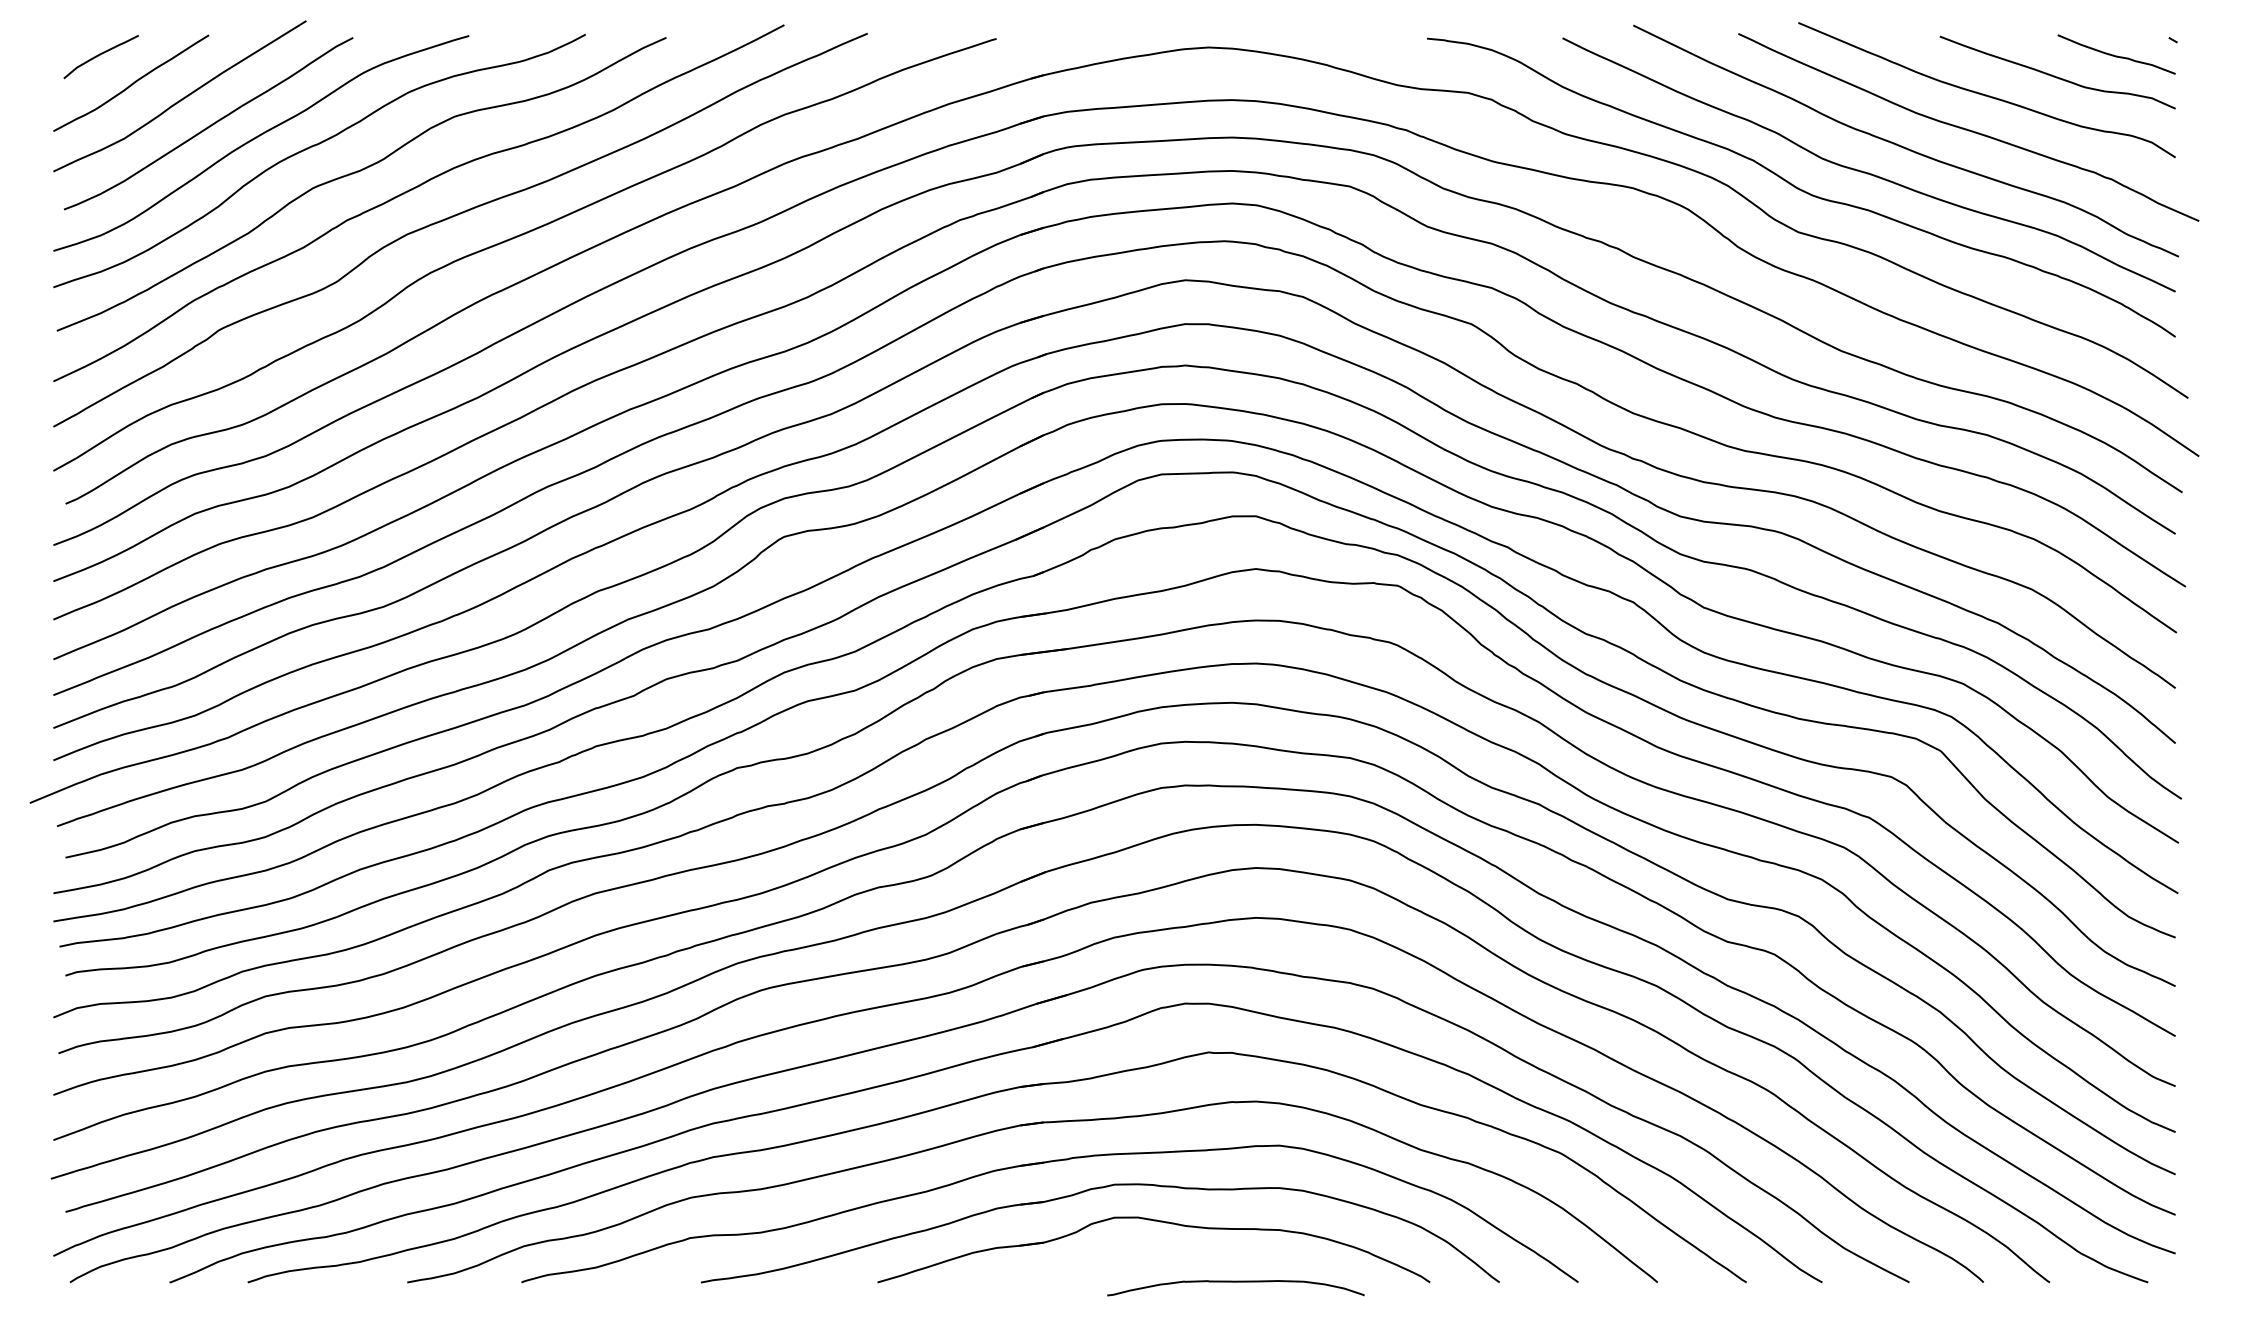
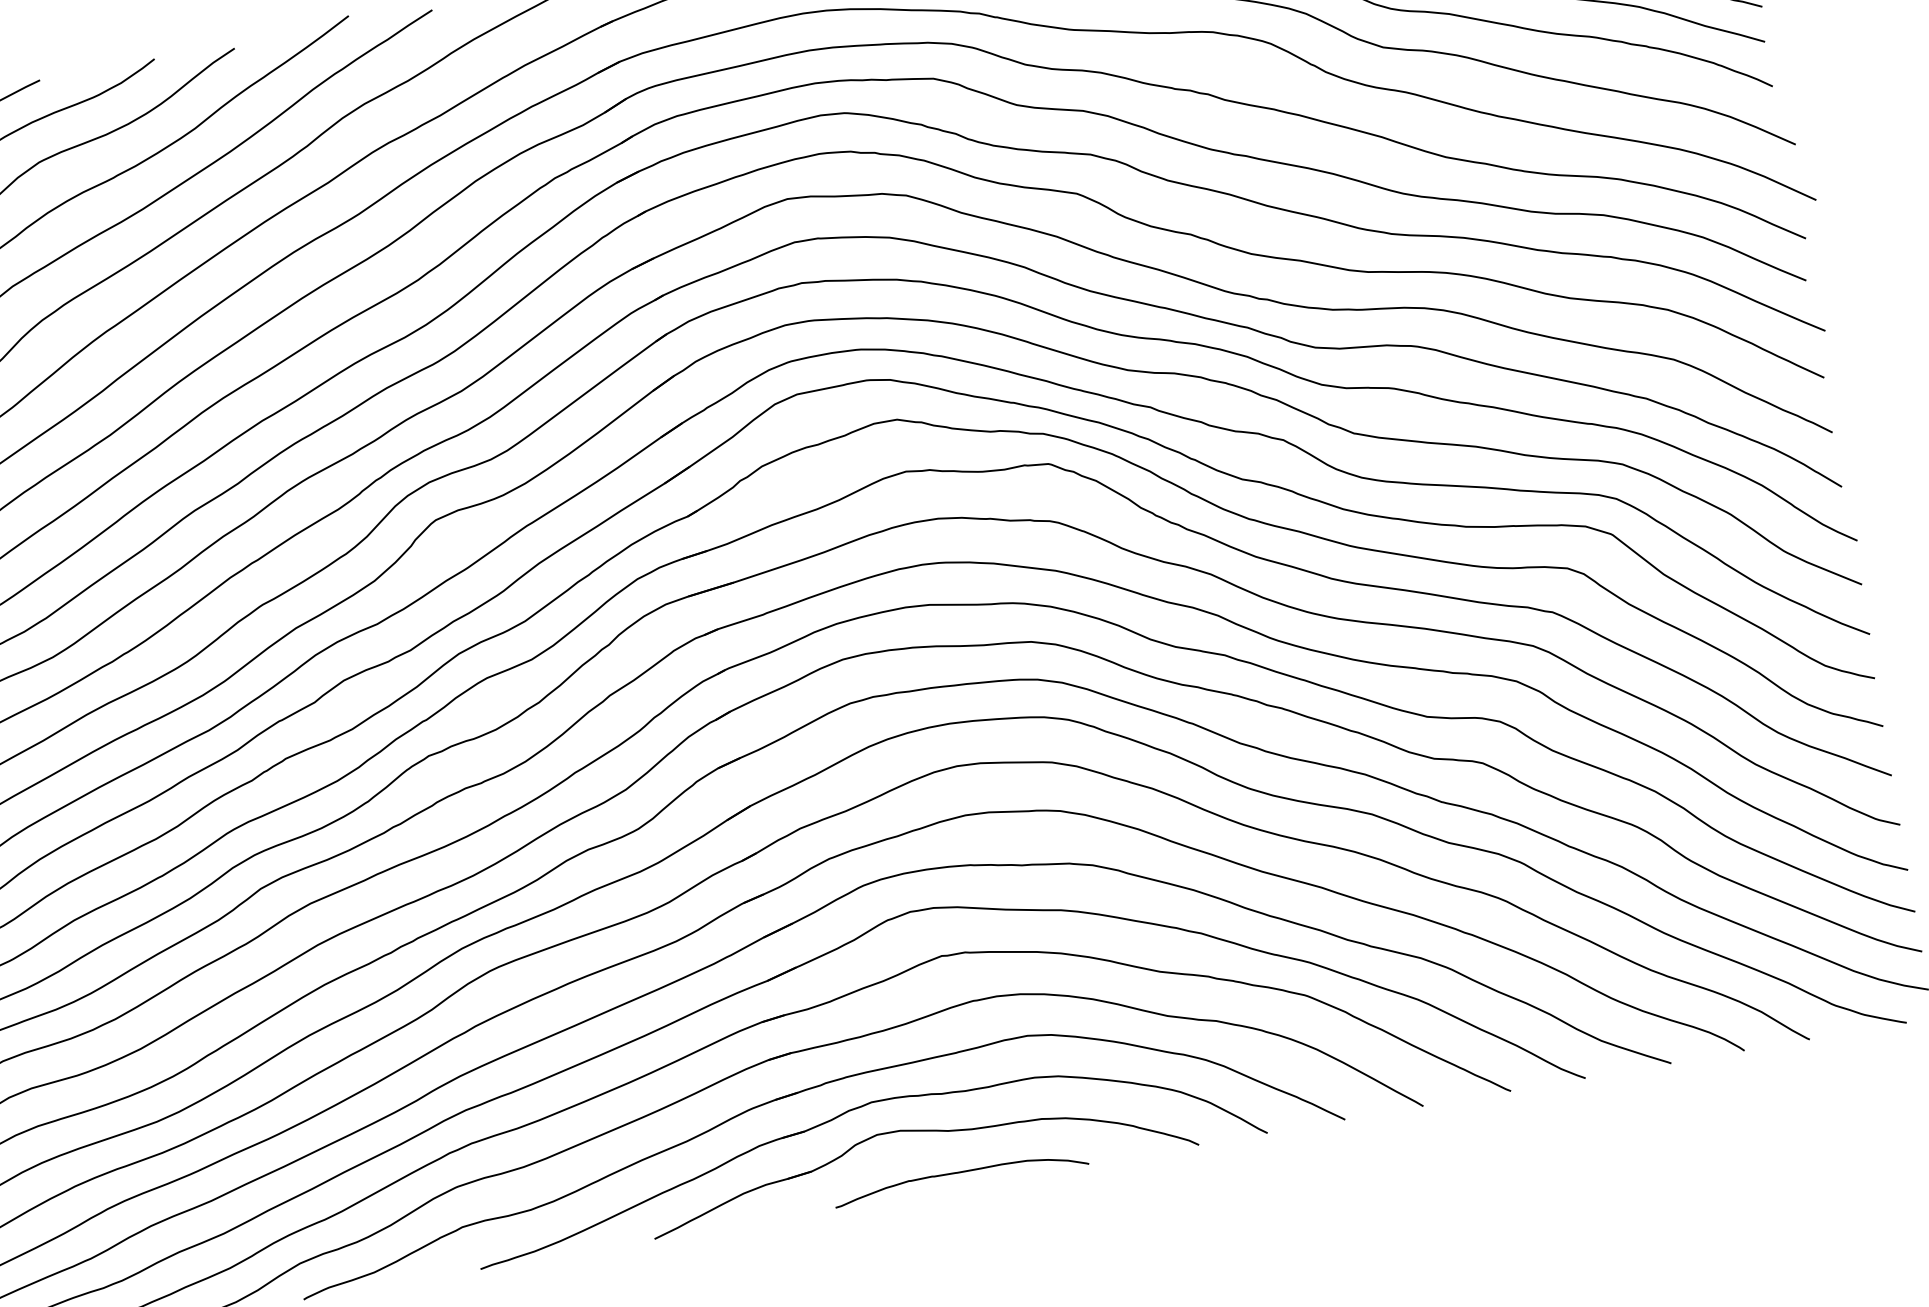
curve: (1235, 1282) -> (959, 1173), moved

